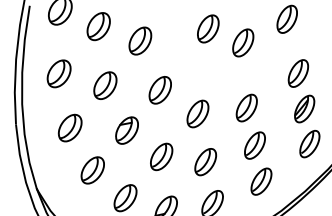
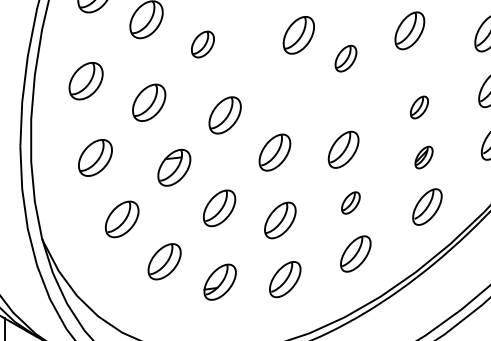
part: (140, 41) -> (202, 44), size x0.7
part: (242, 42) -> (345, 58), size x0.7
part: (298, 73) -> (419, 107), size x0.6
part: (304, 108) -> (423, 157), size x0.6
part: (254, 145) -> (350, 202), size x0.6

